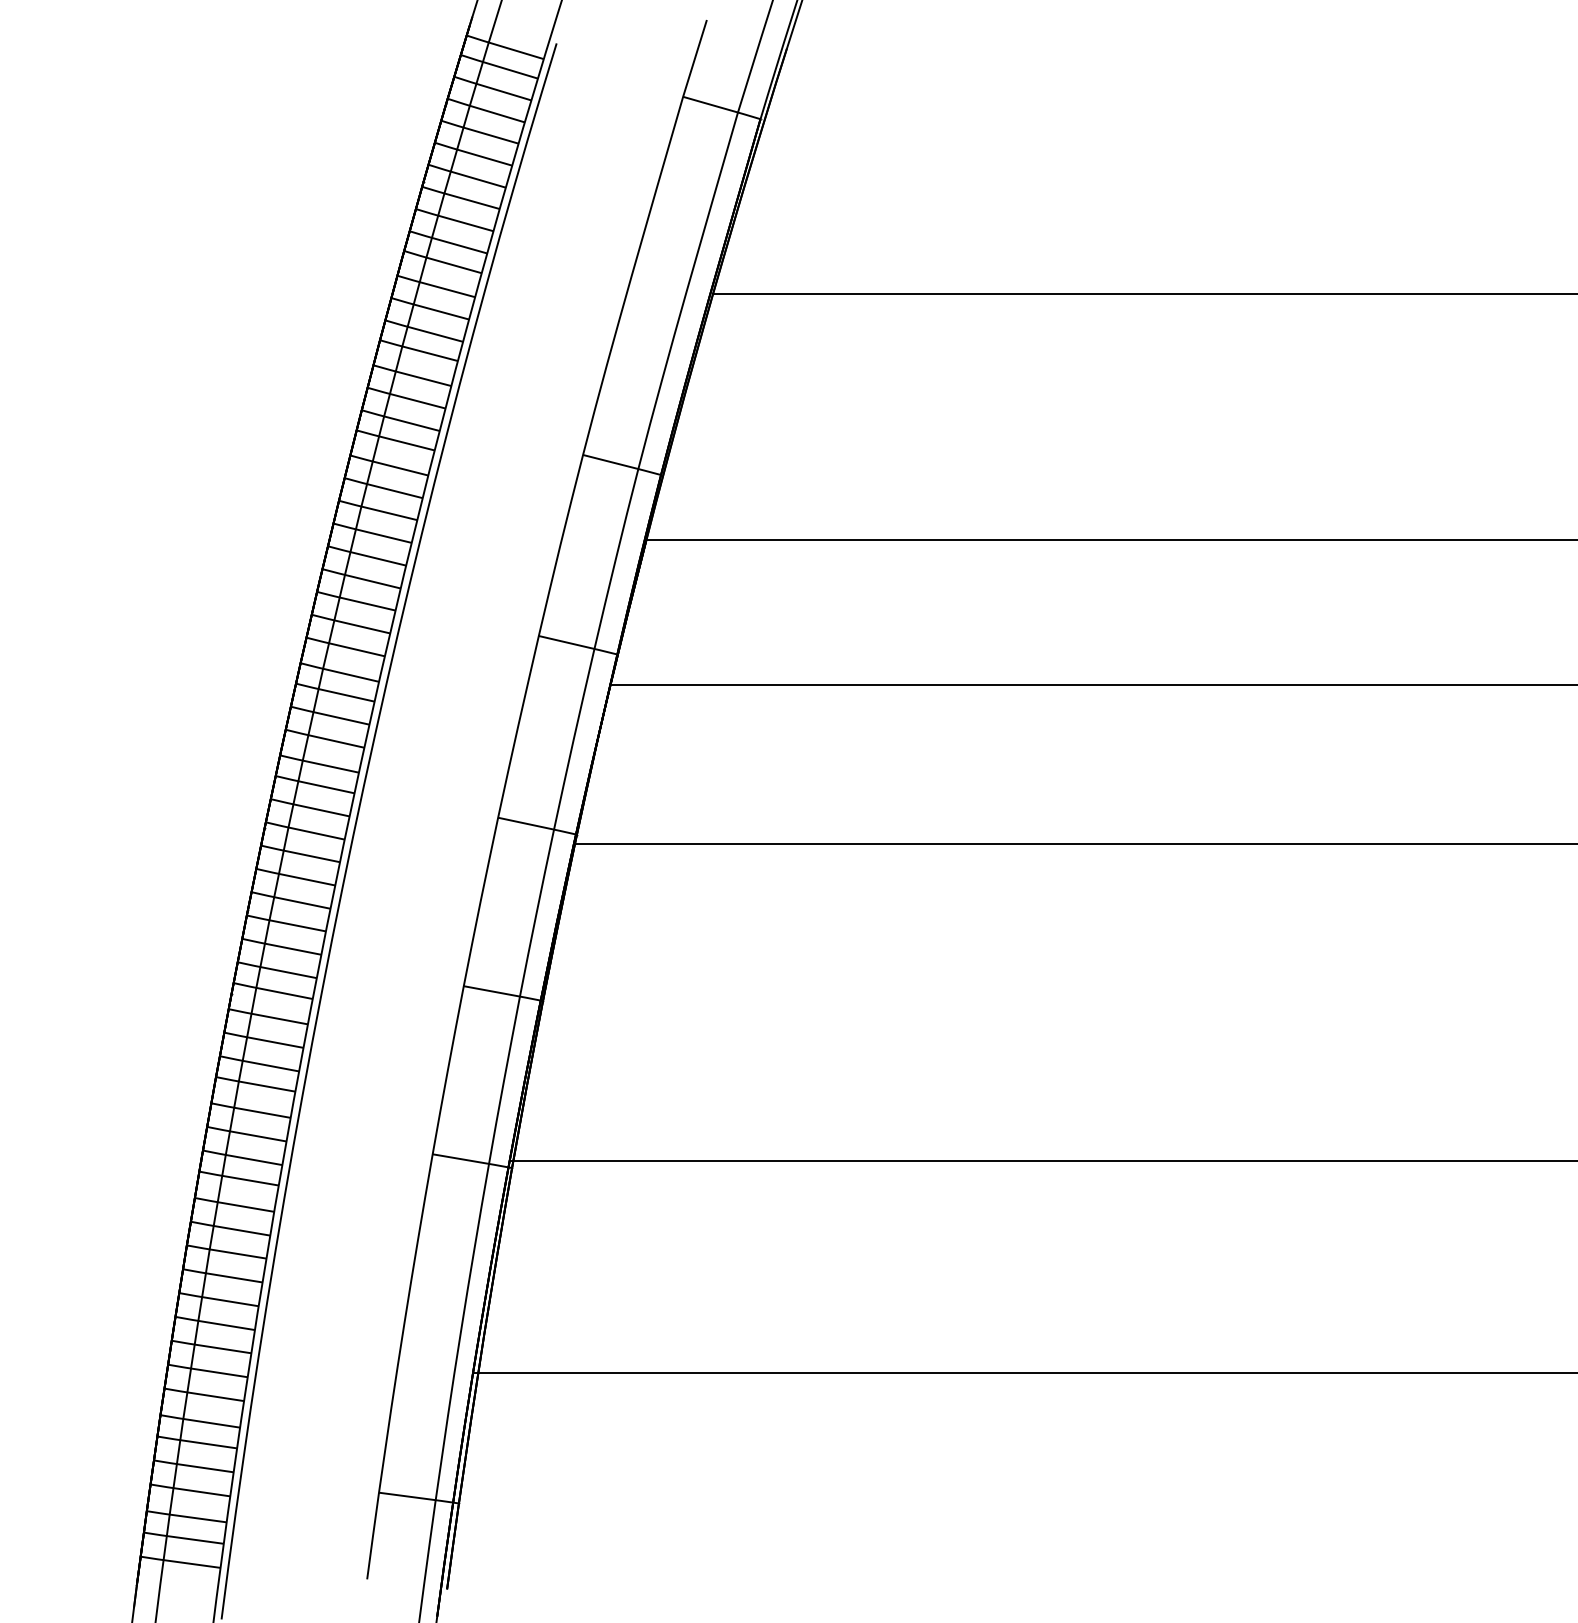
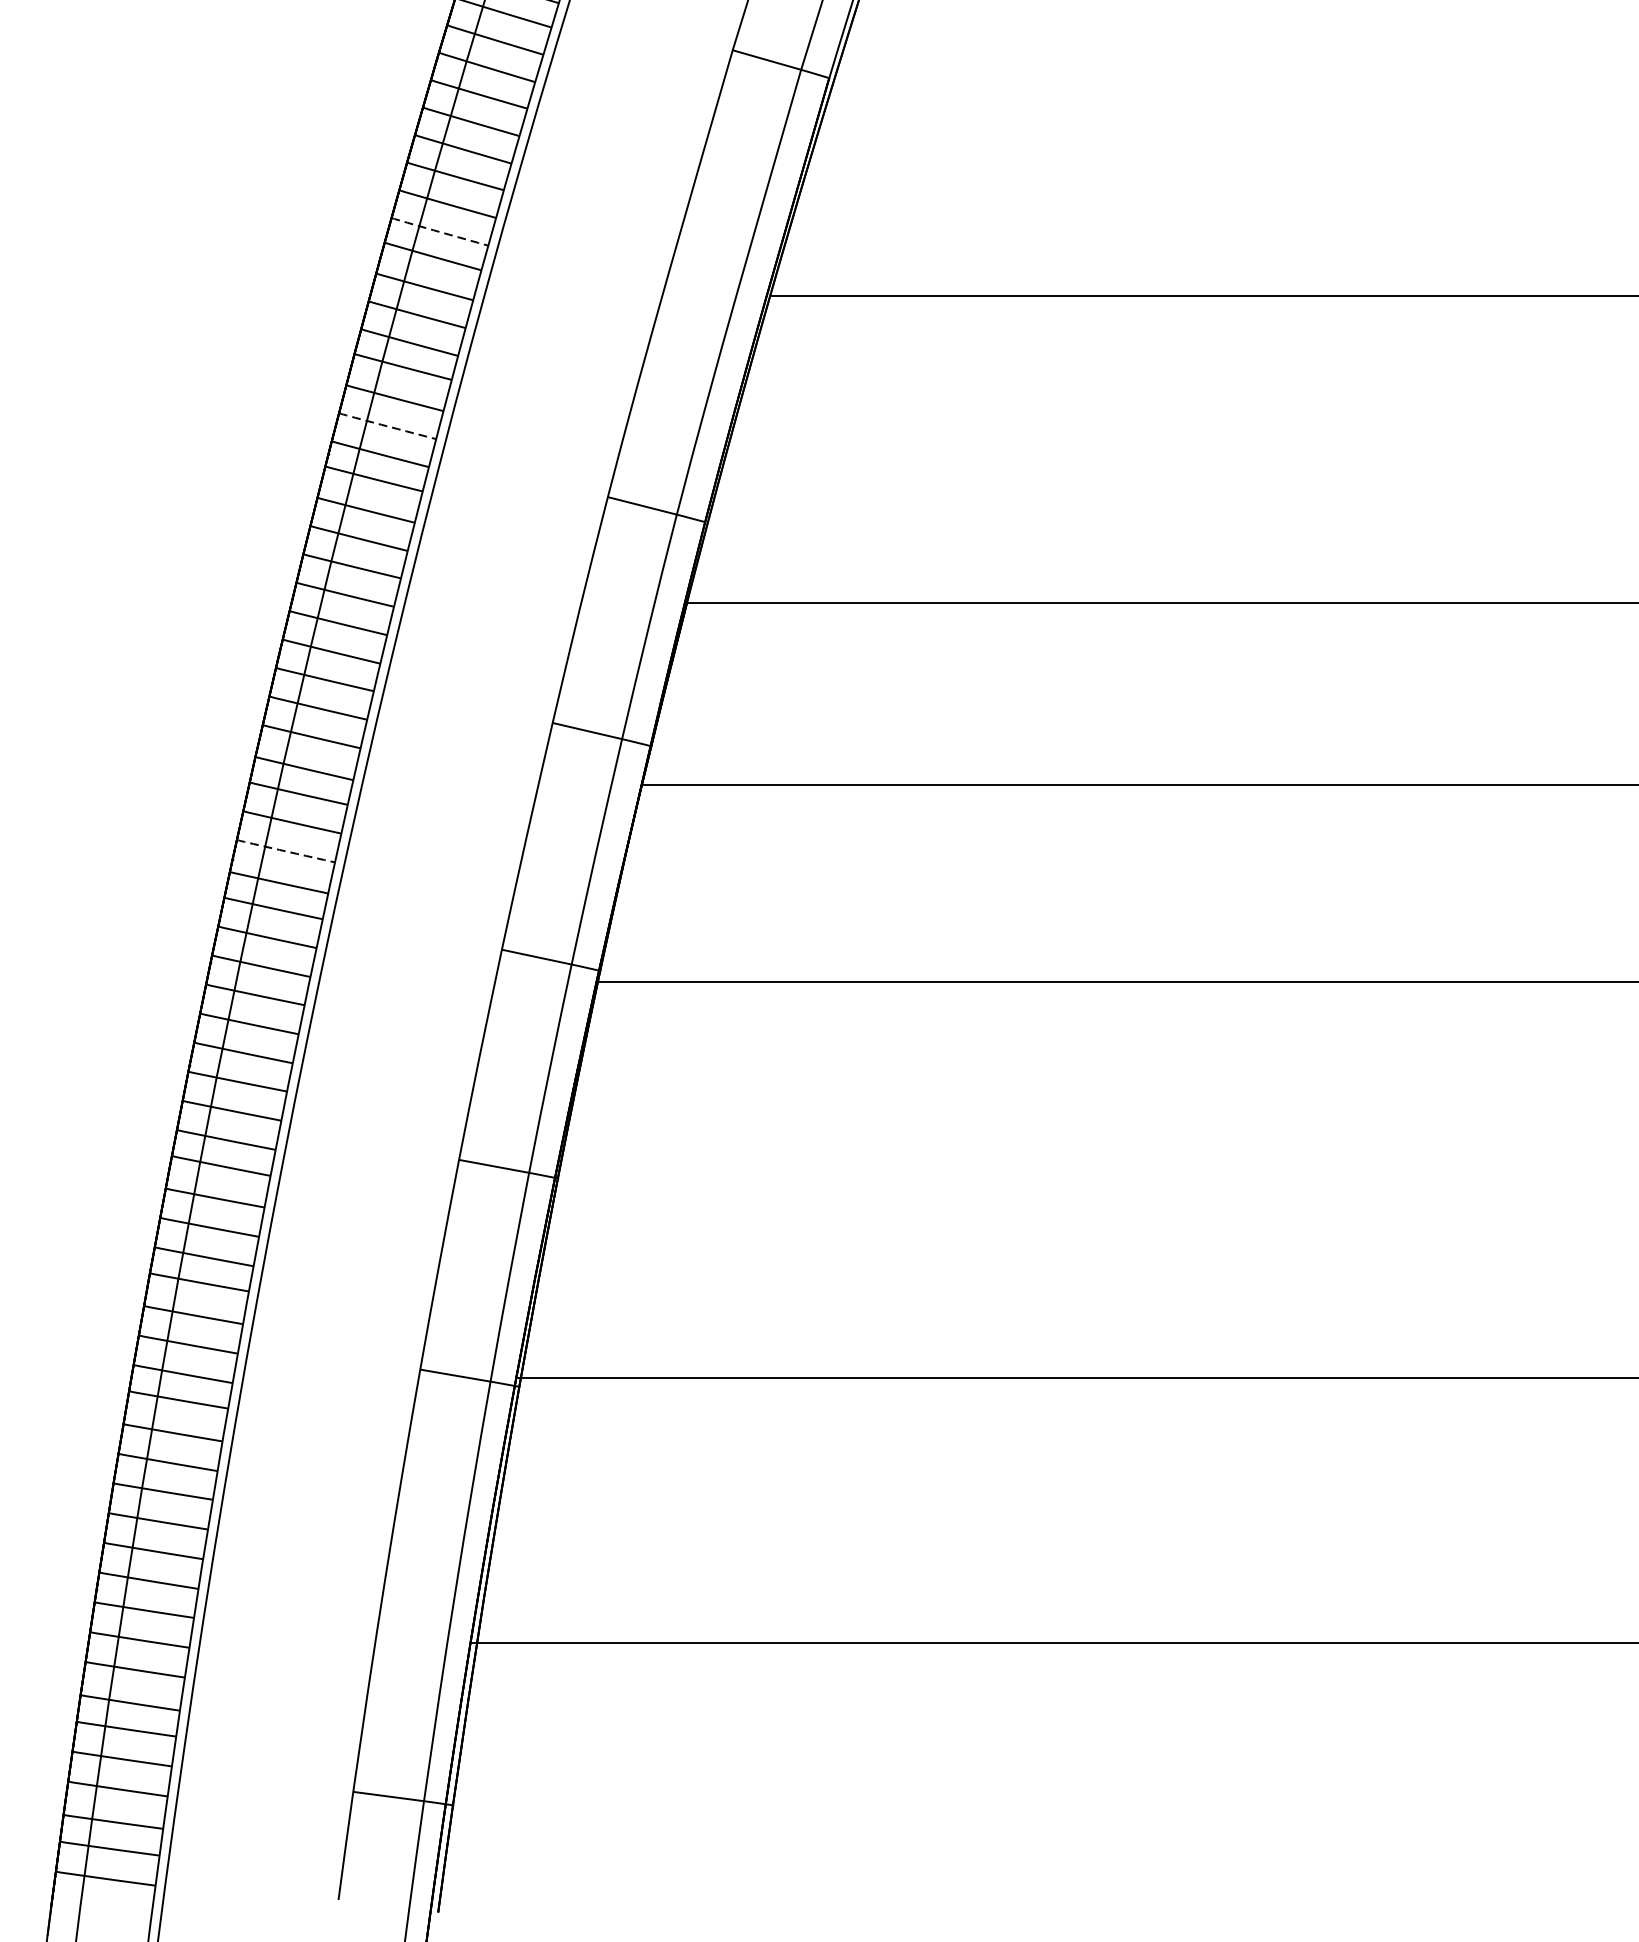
arc: (445, 241) -> (436, 230), solid -> dashed
arc: (403, 397) -> (383, 425), solid -> dashed
arc: (321, 738) -> (281, 850), solid -> dashed

